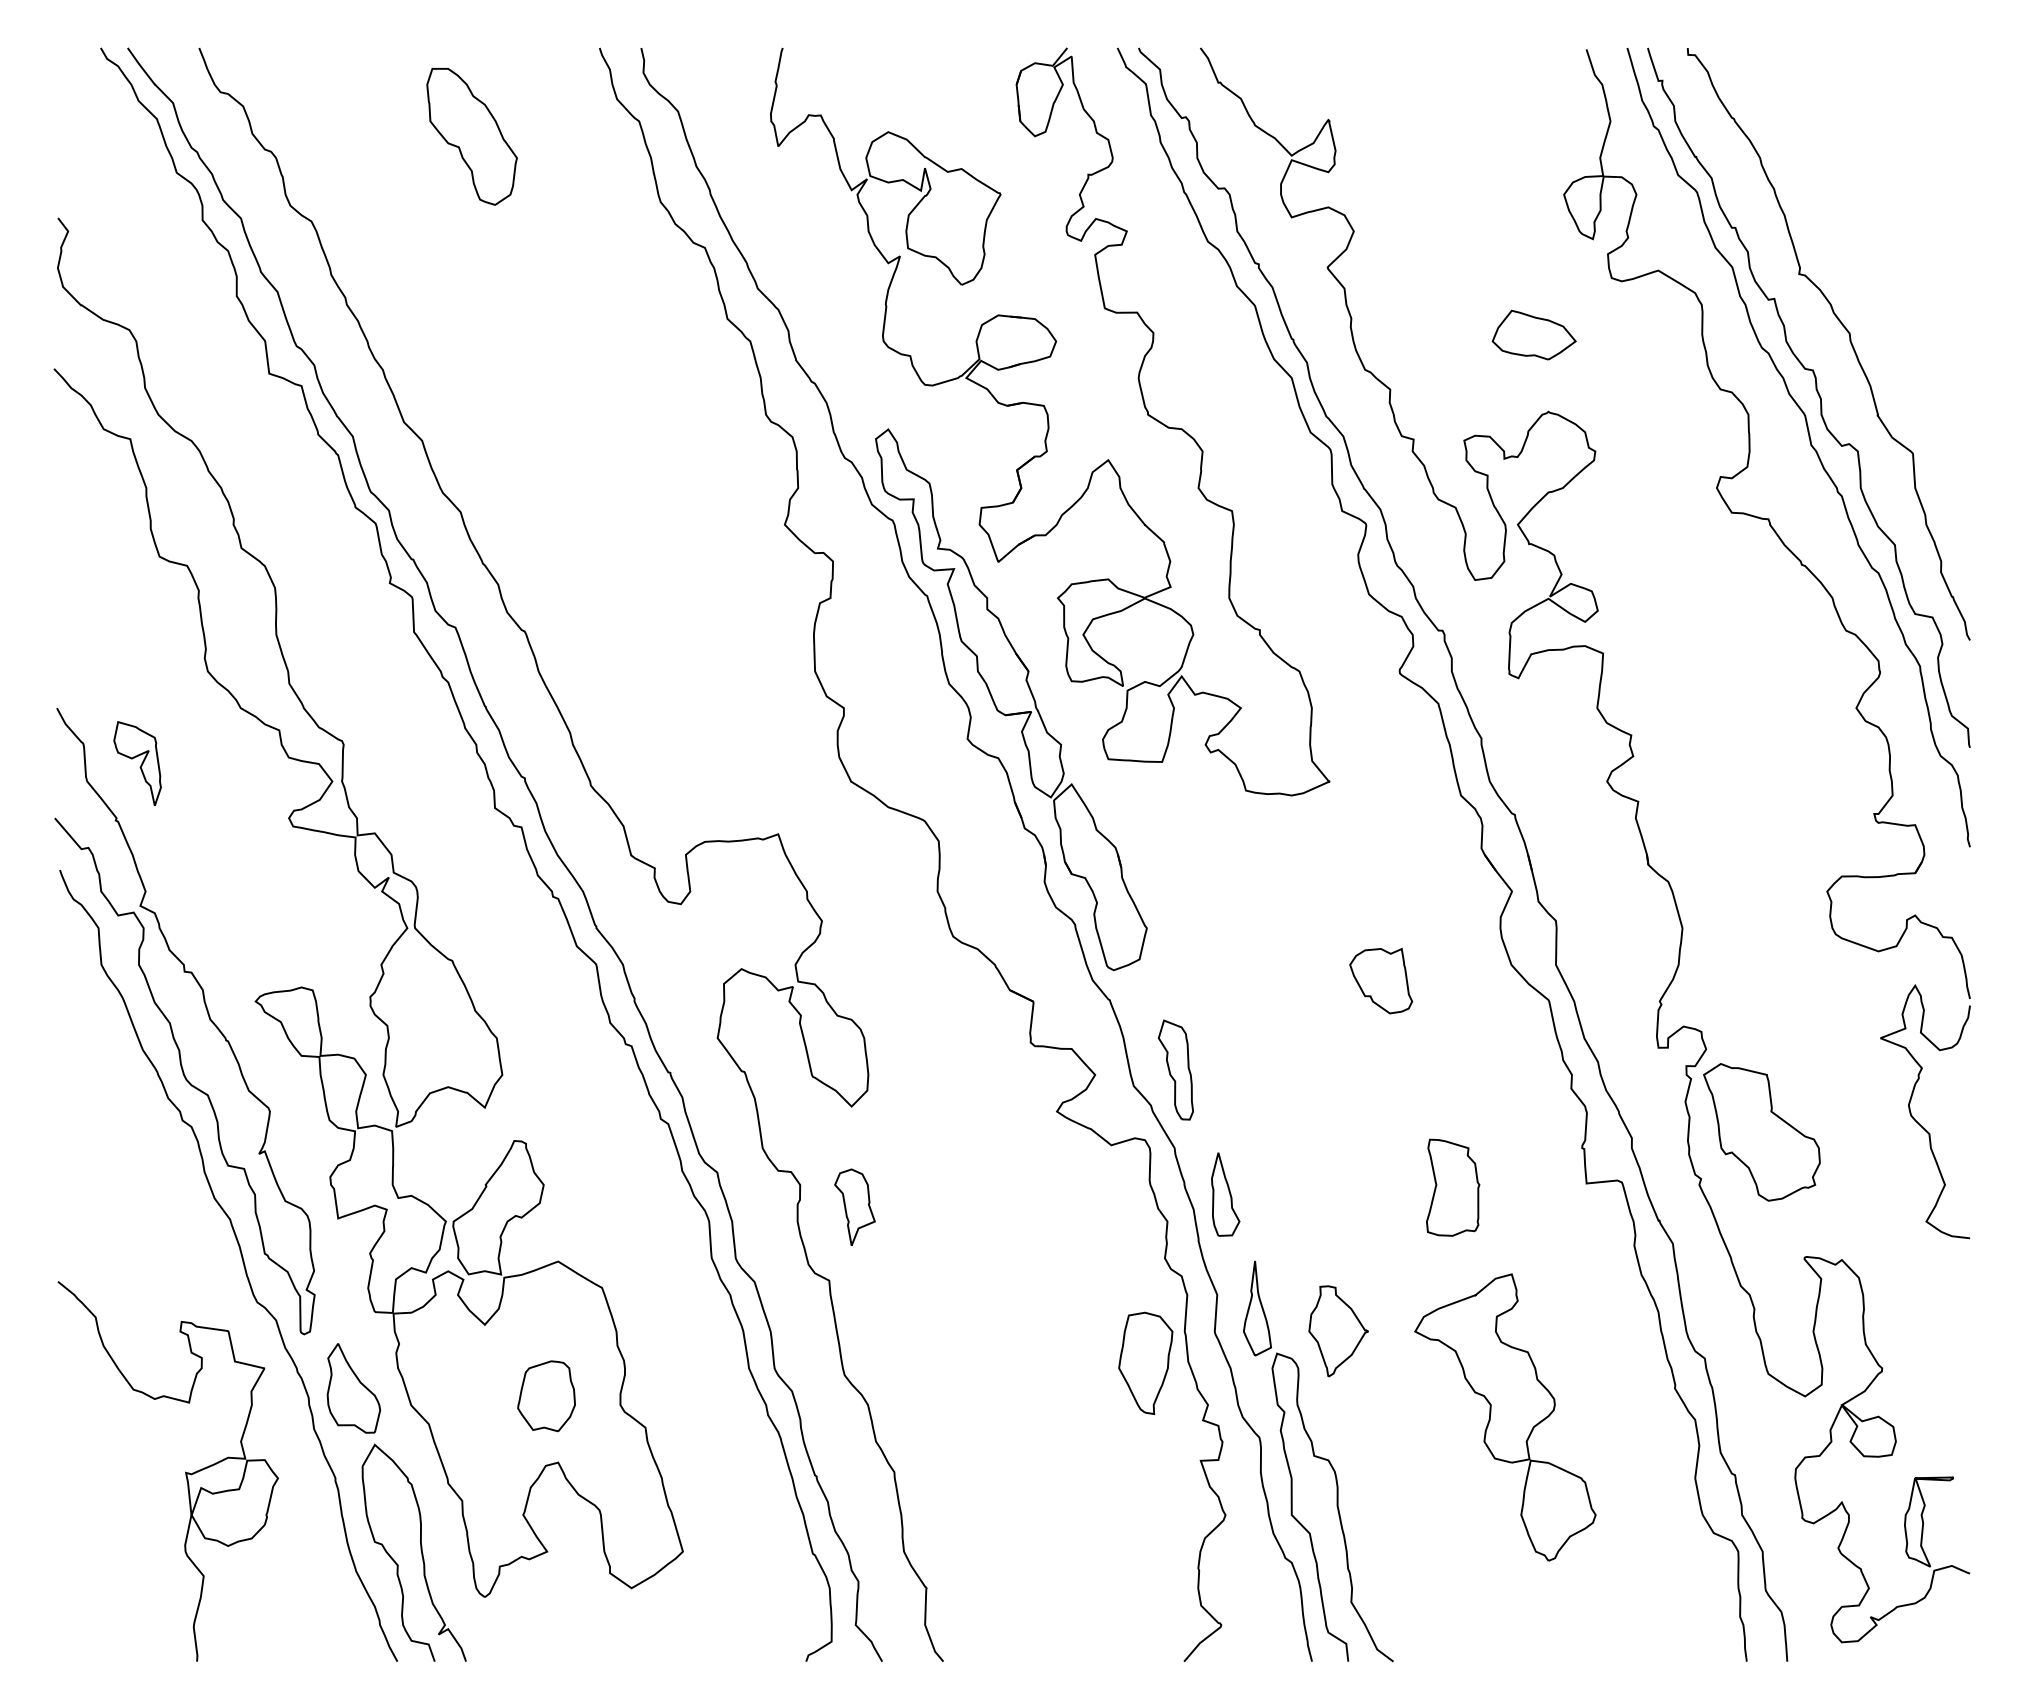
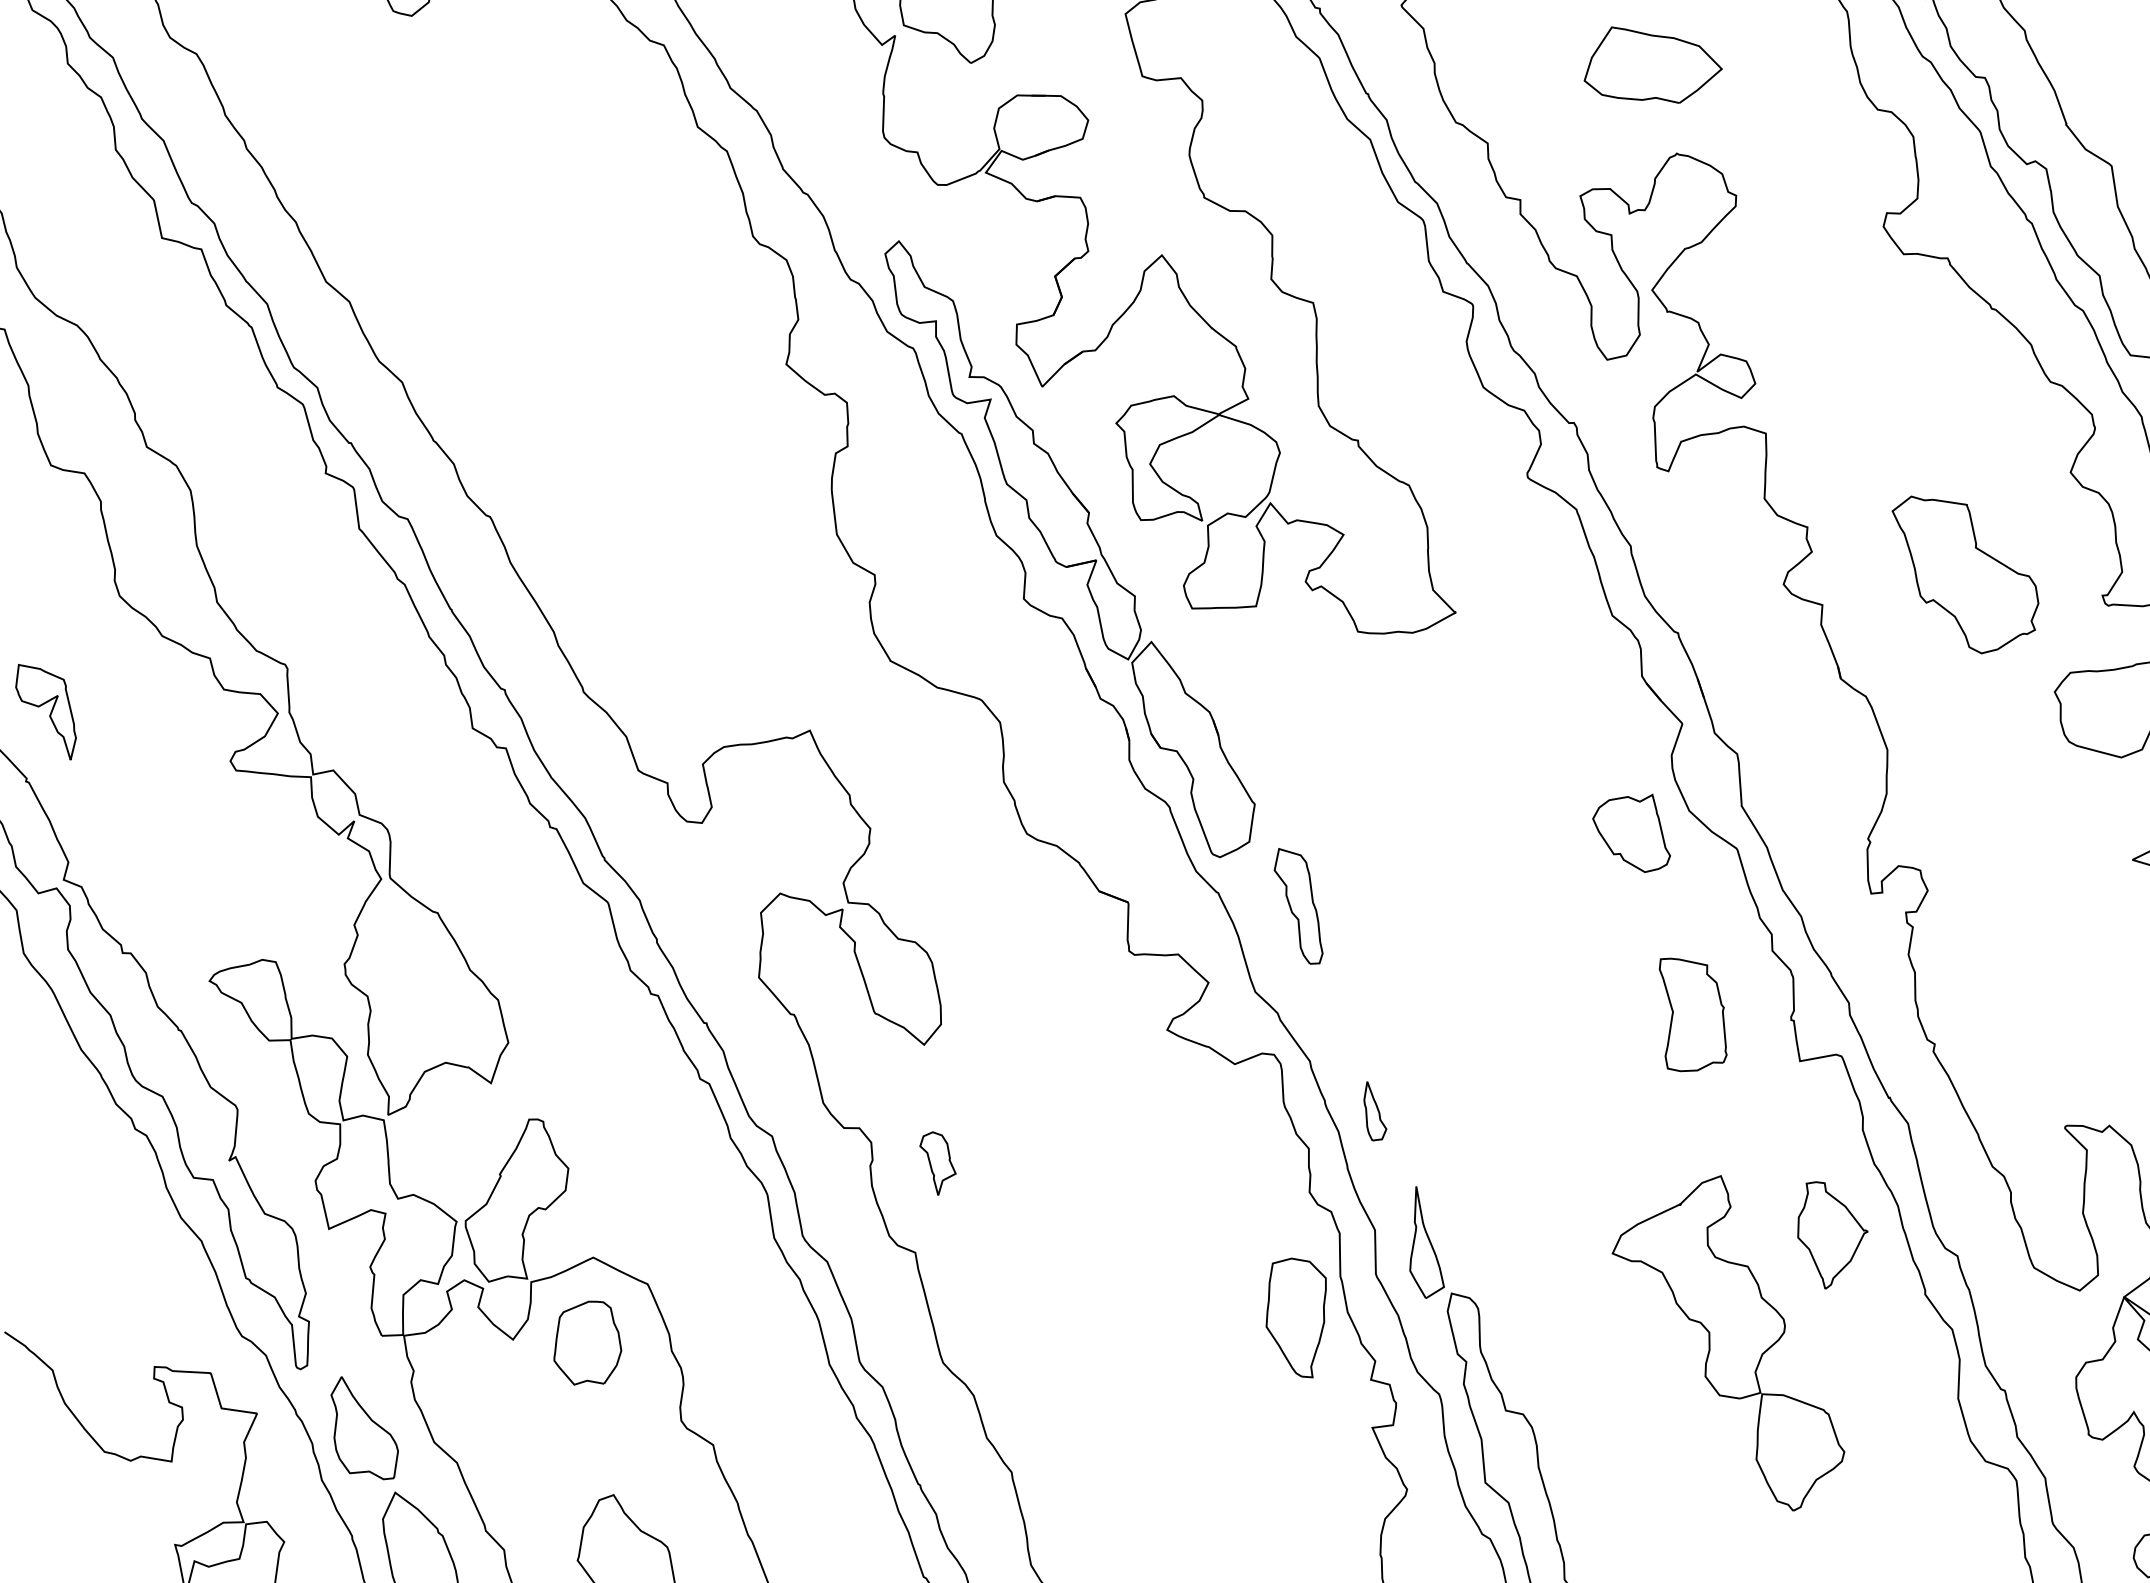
part: (1533, 334) -> (1651, 63), size x1.4
part: (1381, 980) -> (1631, 834), moved
part: (1175, 1069) -> (1297, 905), moved
part: (1761, 1132) -> (1966, 573), moved
part: (1453, 1187) -> (1693, 1013), moved
part: (1225, 1194) -> (1374, 1110), size x0.6
part: (854, 1206) -> (937, 1162), size x0.7
part: (1338, 1331) -> (1832, 1234), moved
part: (546, 1396) -> (586, 1343), moved

